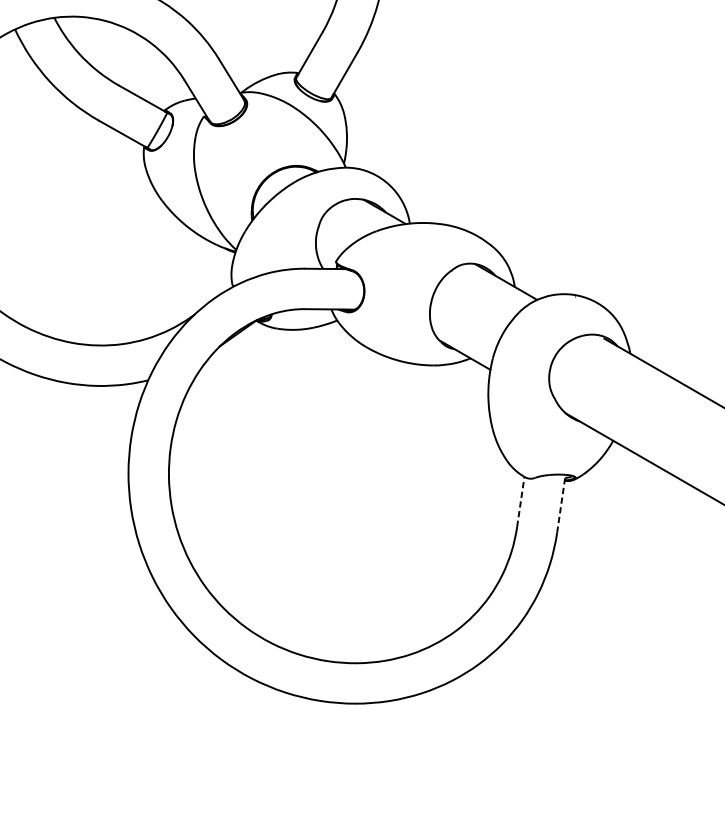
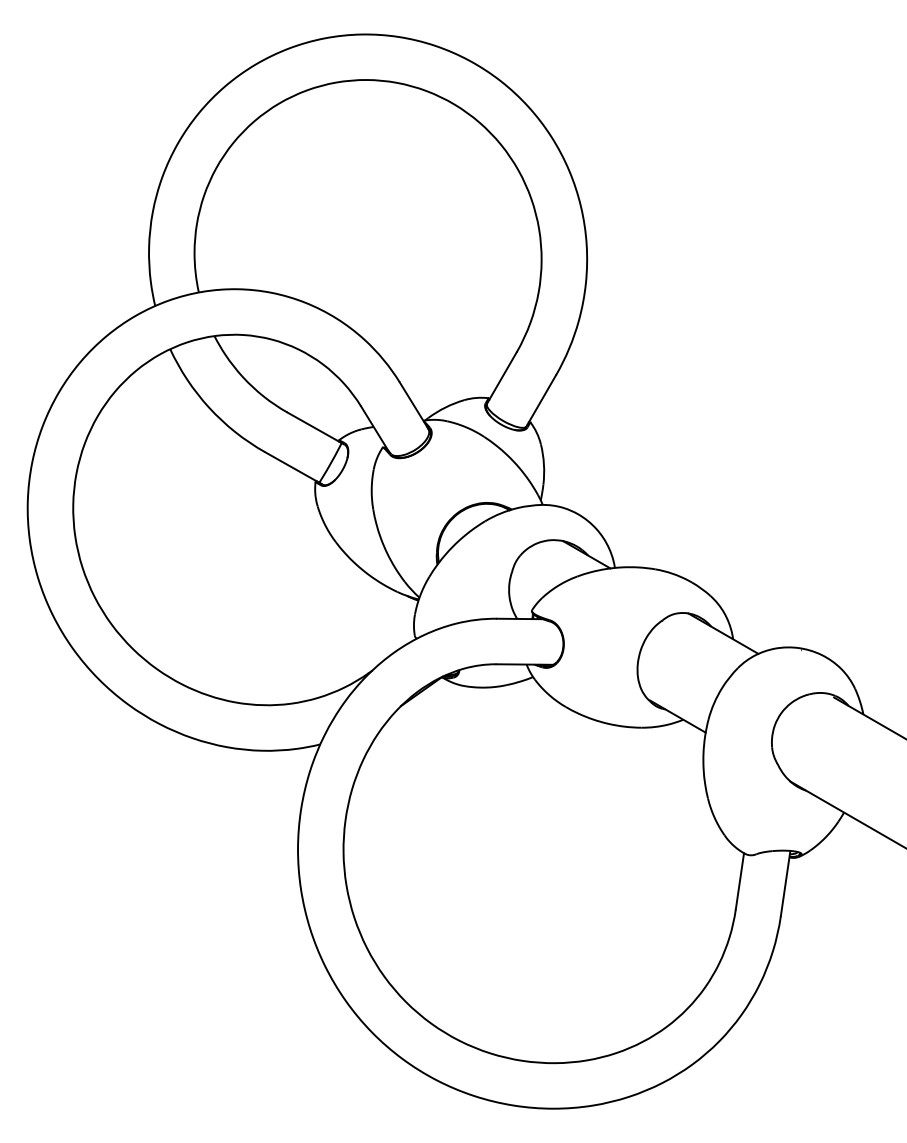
line: (521, 501) -> (740, 880), dashed -> solid
line: (561, 503) -> (785, 883), dashed -> solid

